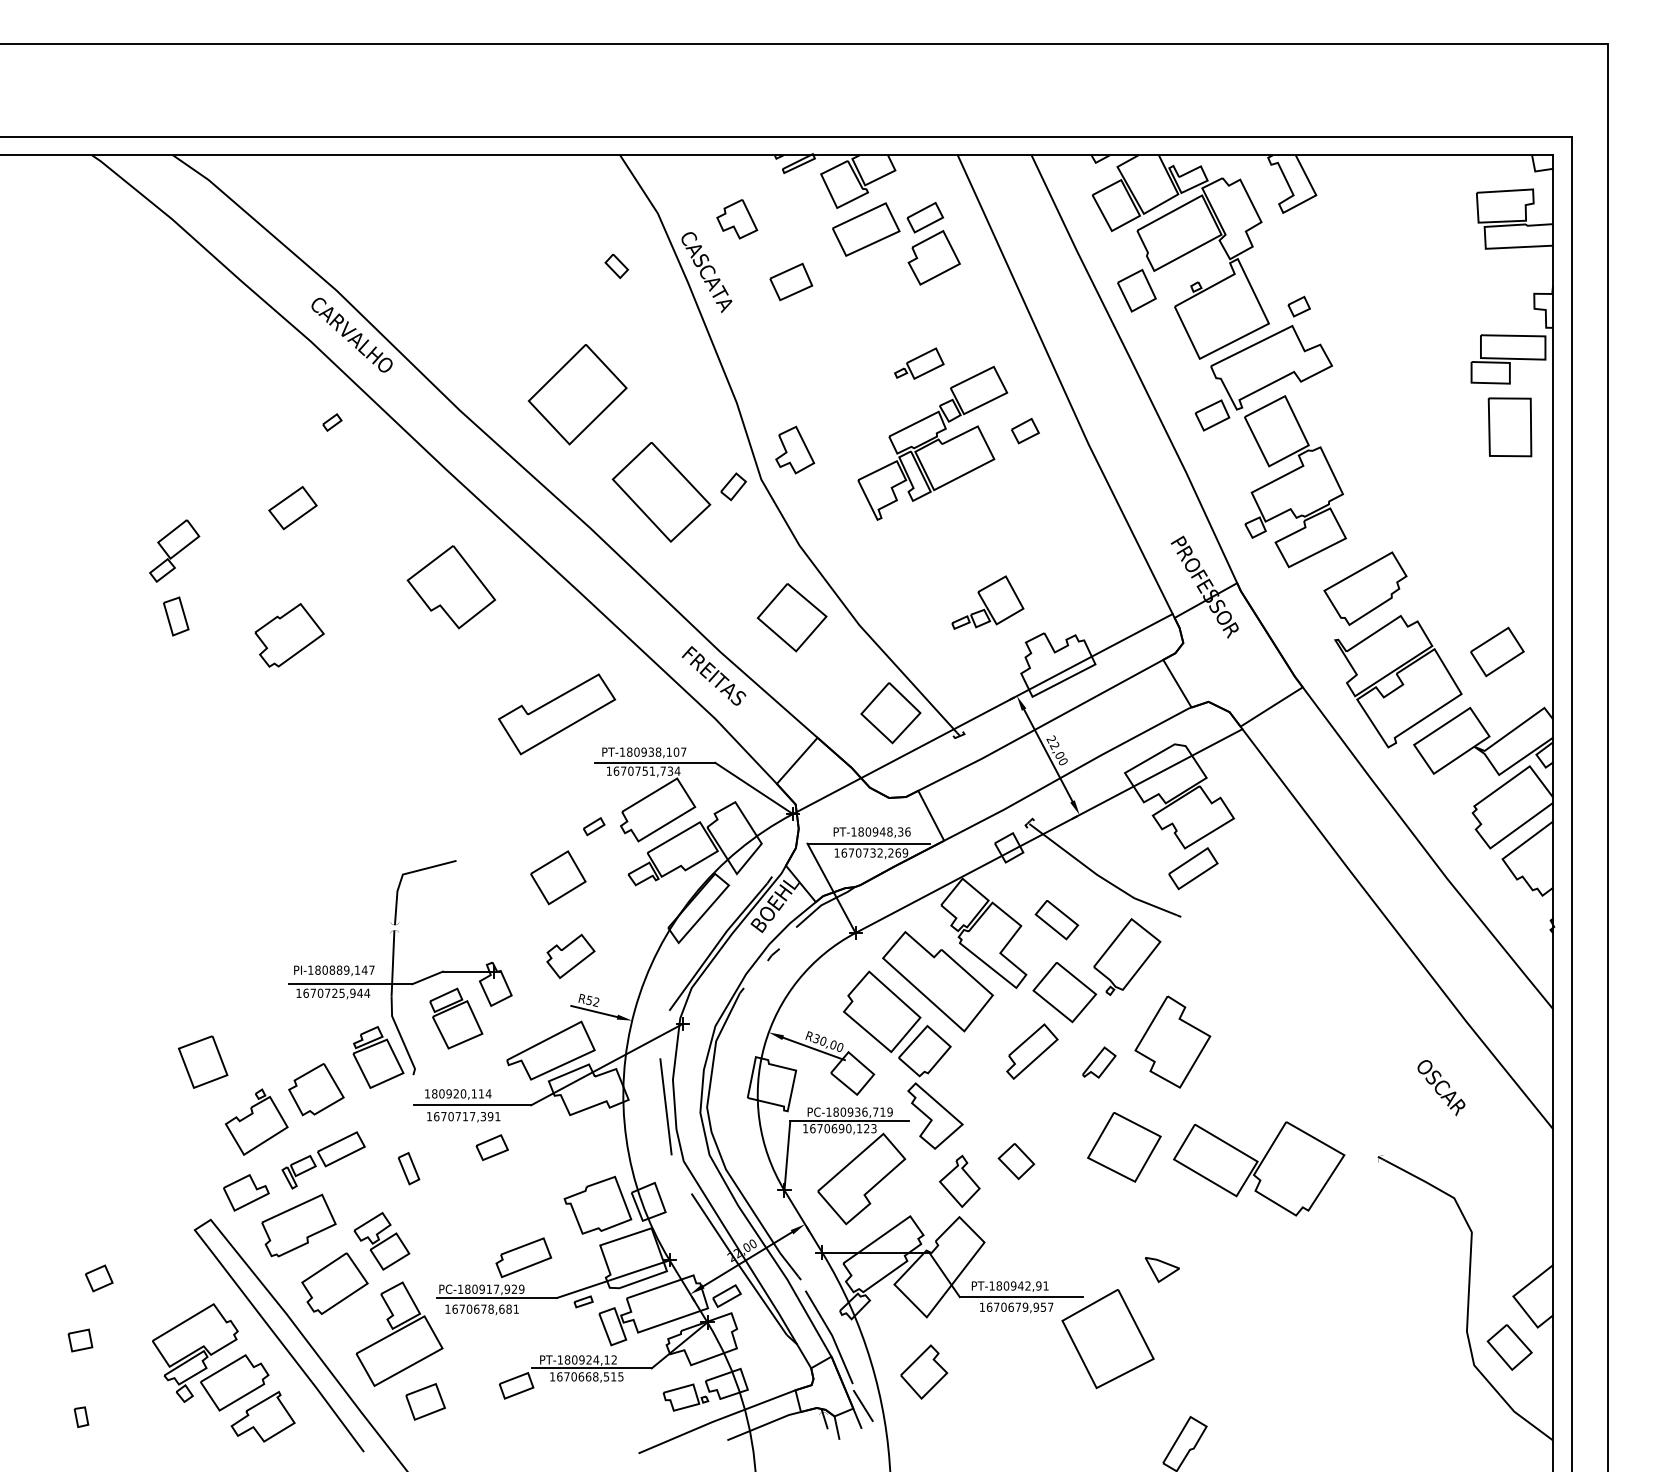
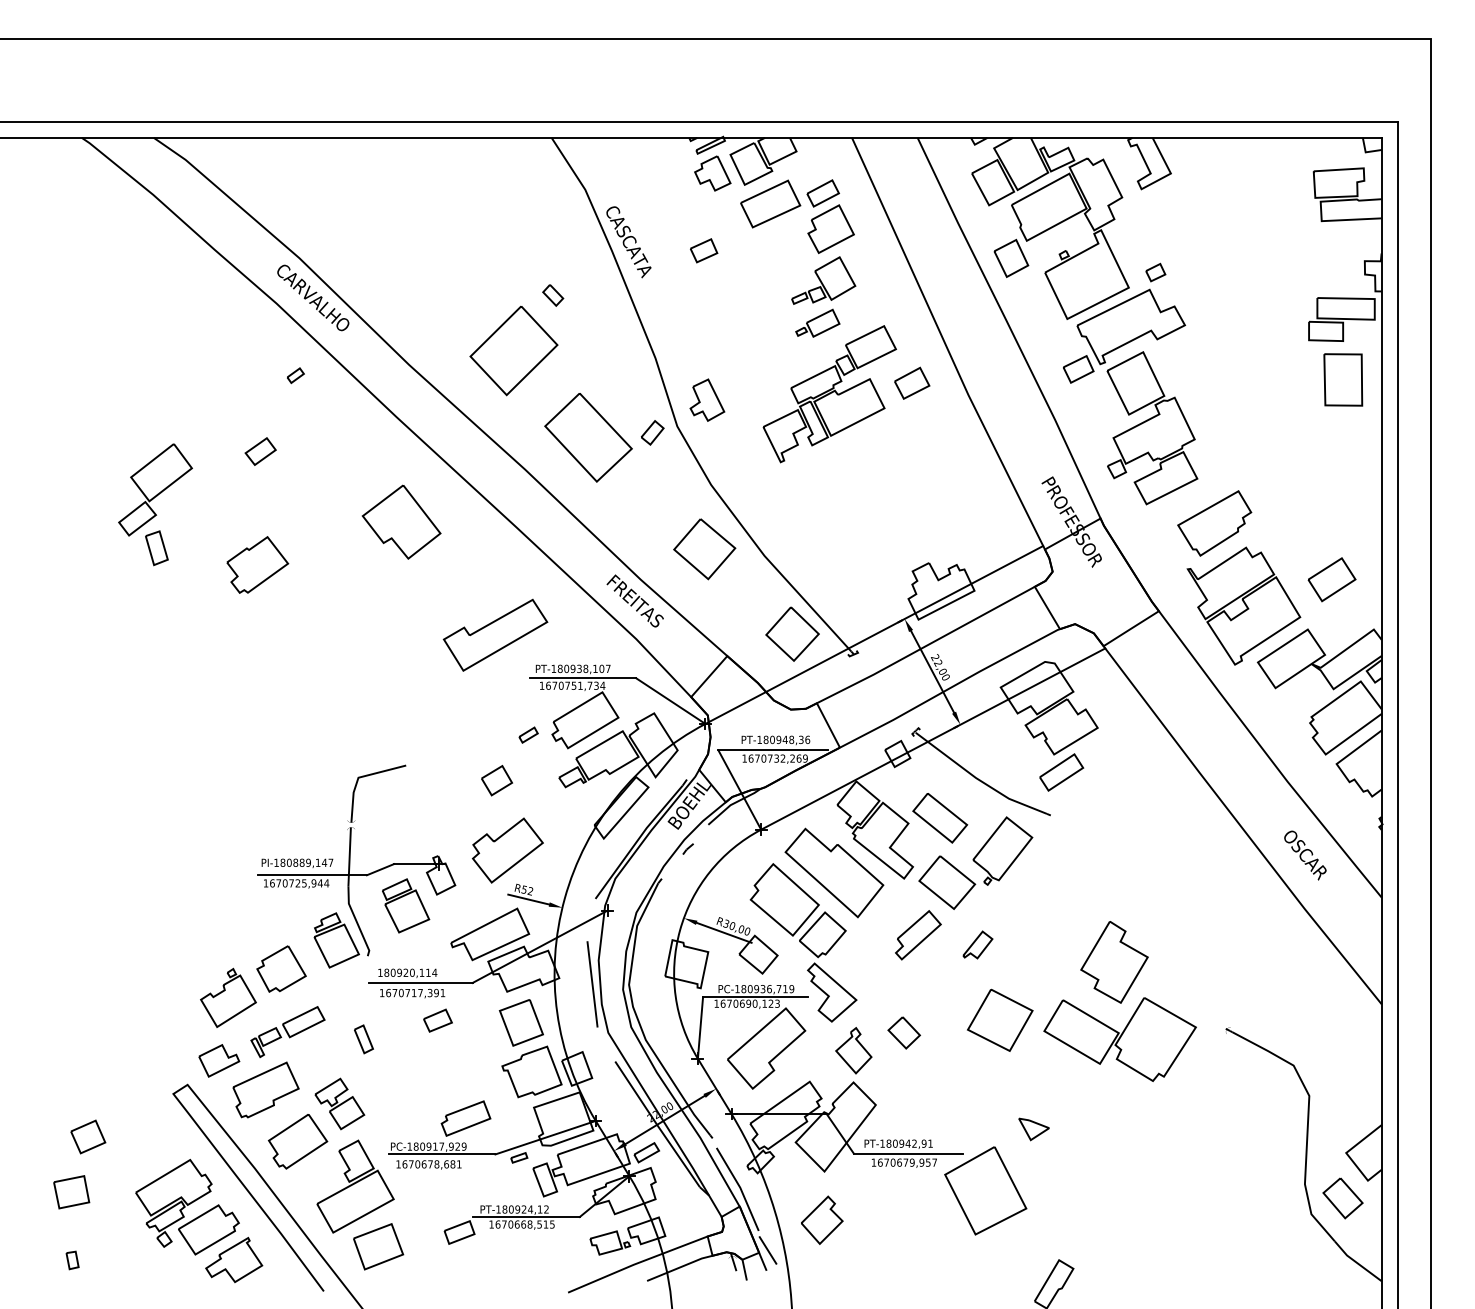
part: (737, 219) -> (713, 173), moved
part: (616, 266) -> (552, 295), moved
part: (791, 282) -> (704, 251), size x0.71
part: (1025, 430) -> (912, 382), size x1.43
part: (292, 507) -> (260, 451), size x0.71
part: (174, 550) -> (155, 489), size x1.67
part: (987, 602) -> (823, 280), moved
part: (558, 877) -> (496, 780), size x0.62
part: (1056, 919) -> (939, 817), size x1.43
part: (570, 956) -> (507, 850), size x1.67
part: (1172, 1041) -> (1114, 961), moved
part: (202, 1061) -> (520, 1022), moved
text: (1441, 1088) -> (1305, 855), moved
part: (99, 1278) -> (88, 1137), size x1.43
part: (80, 1340) -> (71, 1192), size x1.67
part: (425, 1401) -> (378, 1246), size x1.43

